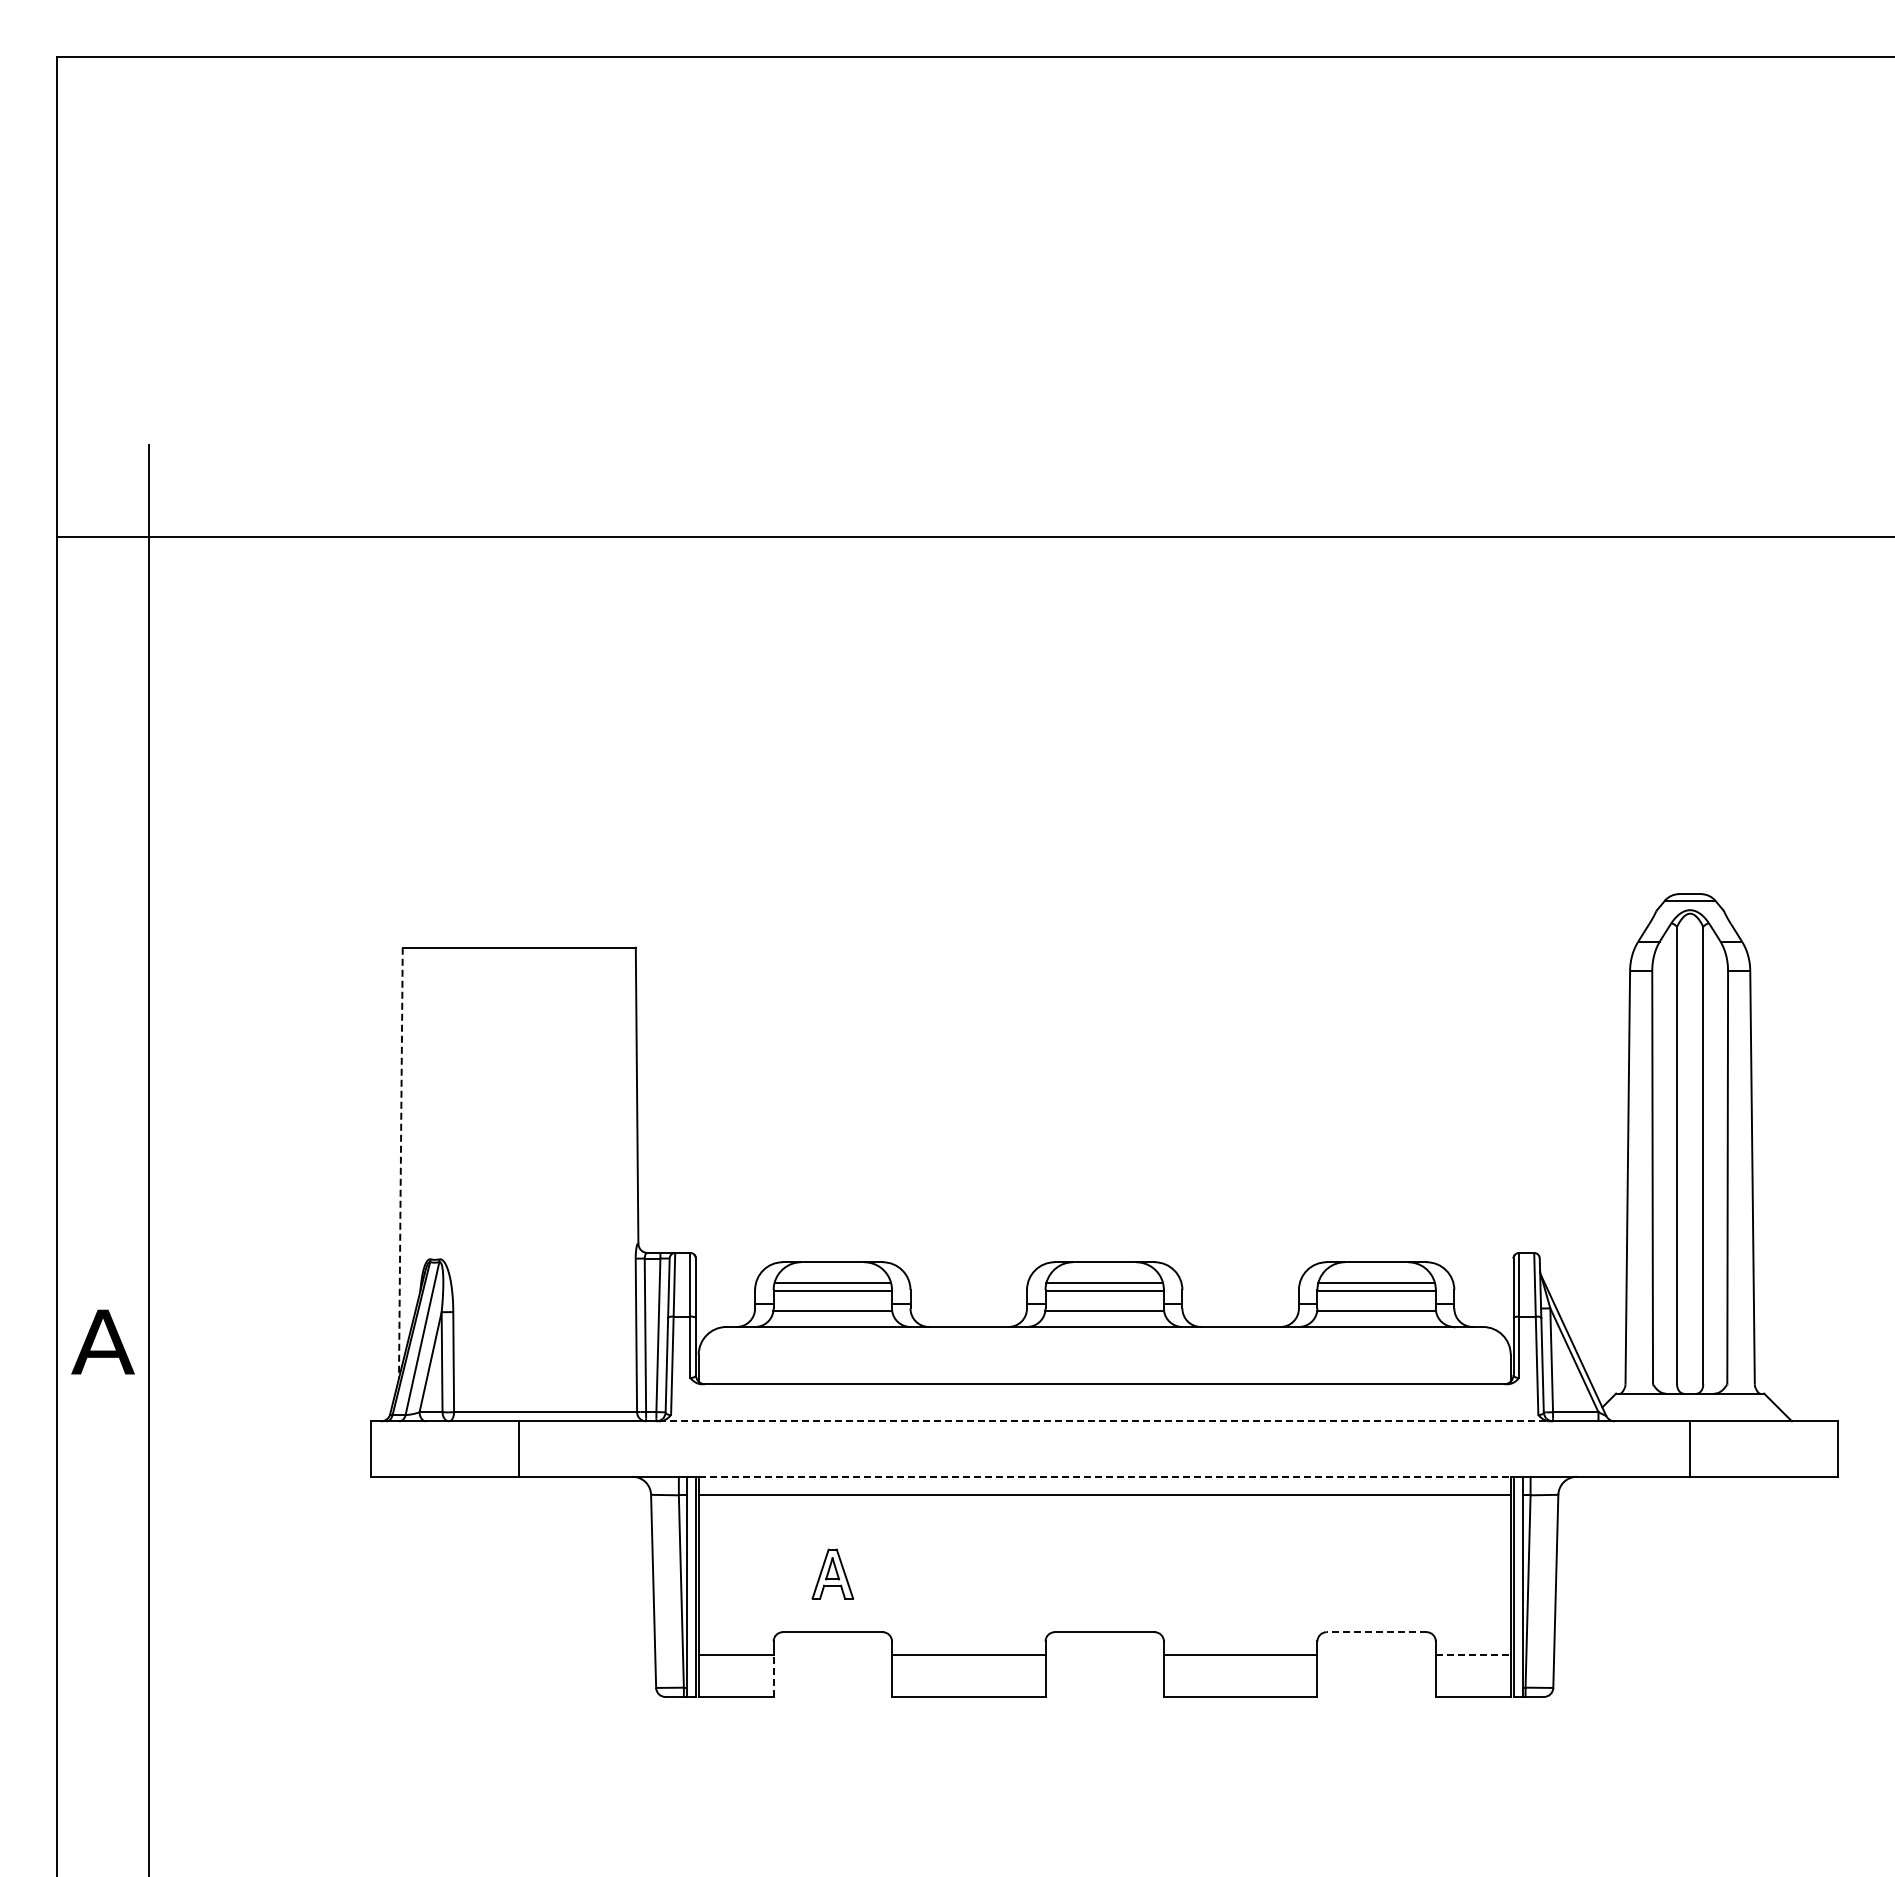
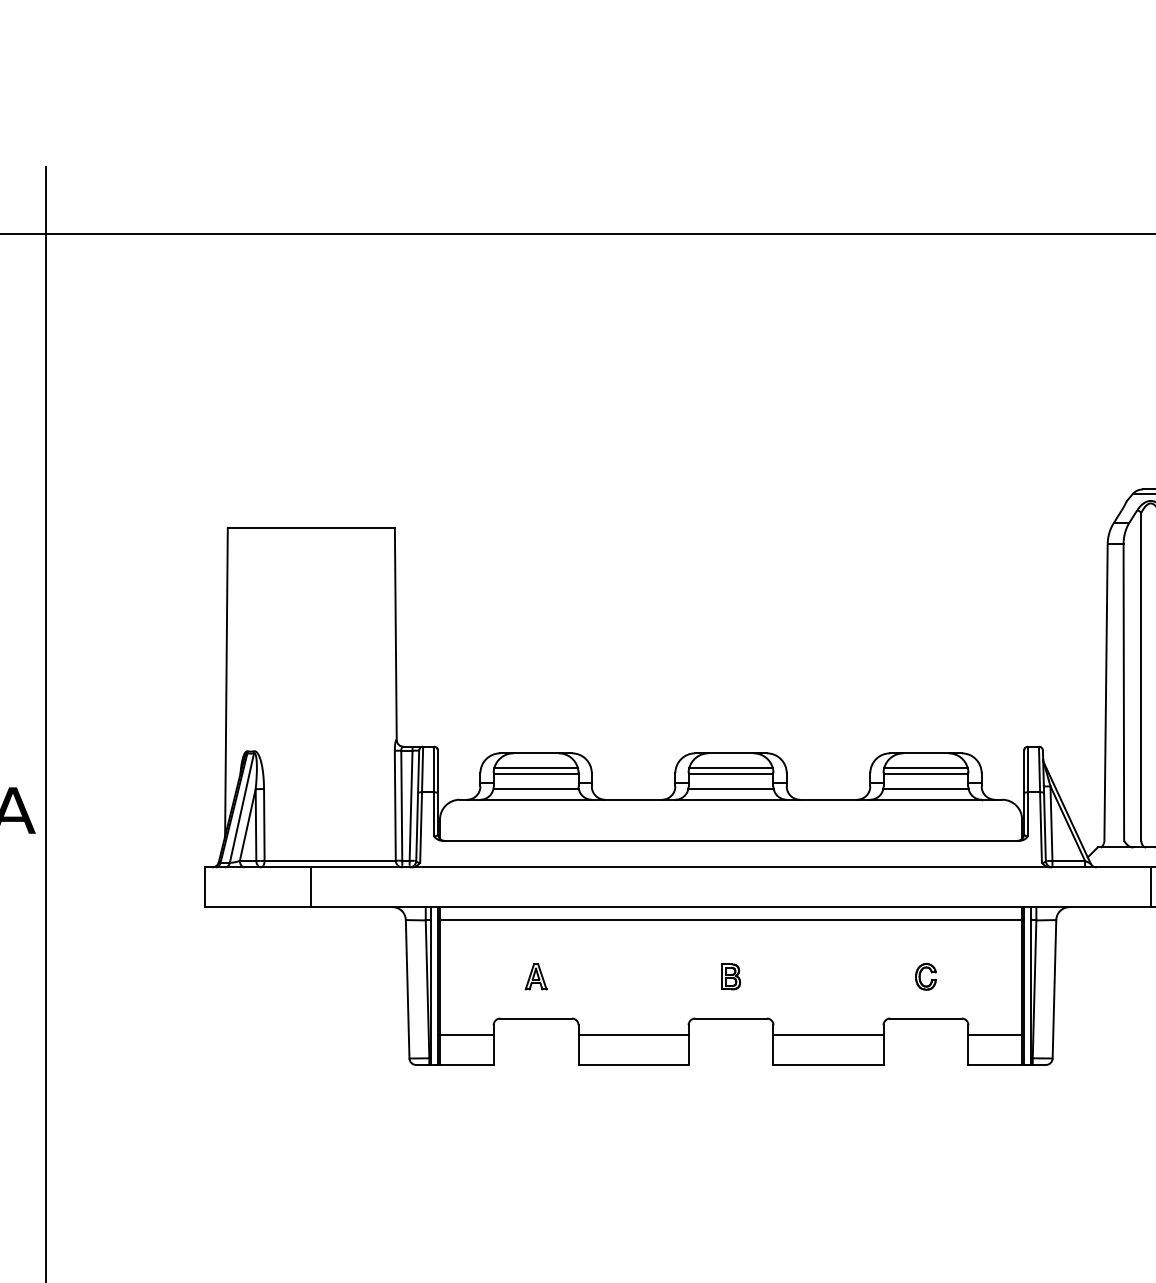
line: (400, 1163) -> (226, 682), dashed -> solid
line: (1104, 1421) -> (730, 867), dashed -> solid
line: (1105, 1476) -> (731, 906), dashed -> solid
part: (832, 1573) -> (535, 976), size x0.71
part: (1104, 1573) -> (730, 976), added
part: (1368, 1574) -> (920, 977), added
line: (1376, 1632) -> (925, 1018), dashed -> solid
line: (1473, 1655) -> (995, 1035), dashed -> solid
line: (773, 1676) -> (493, 1050), dashed -> solid

